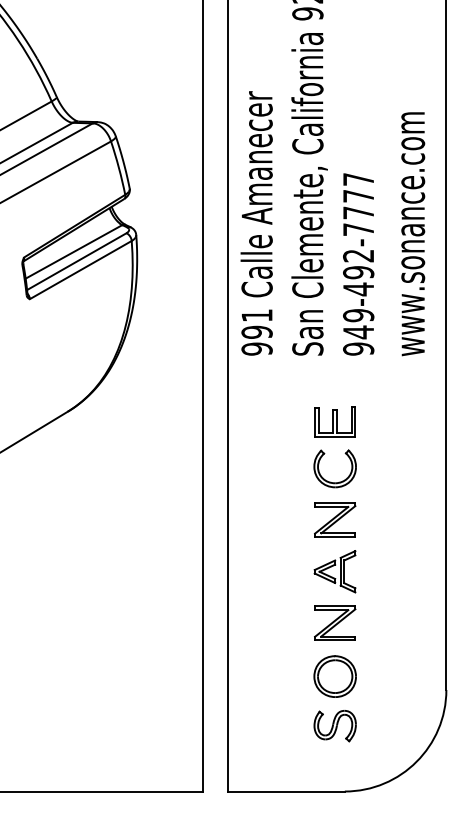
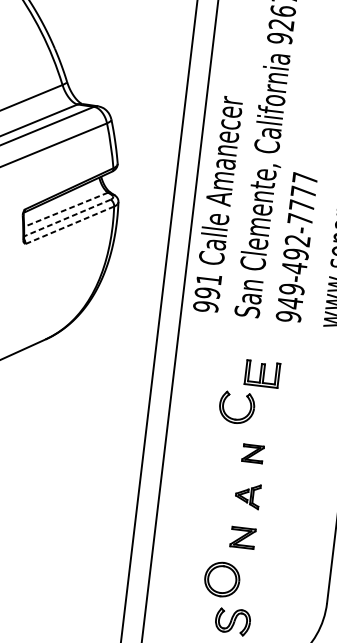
line: (73, 252) -> (65, 210), solid -> dashed
line: (76, 261) -> (67, 217), solid -> dashed
line: (80, 270) -> (69, 225), solid -> dashed
part: (330, 481) -> (231, 417), moved
part: (335, 519) -> (253, 453), size x0.6
part: (334, 571) -> (247, 495), size x0.7
part: (335, 622) -> (243, 537), size x0.7
part: (334, 676) -> (221, 579), moved

